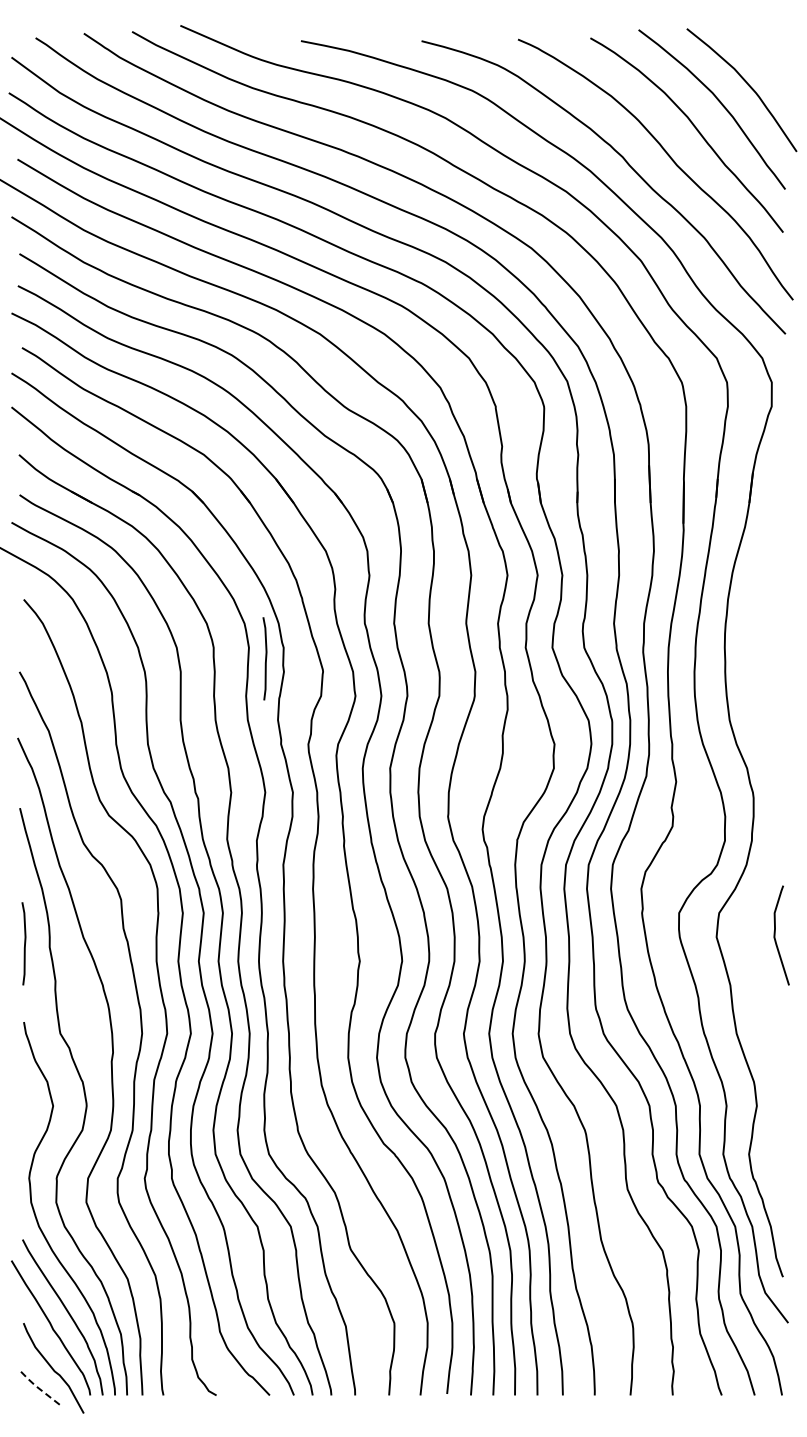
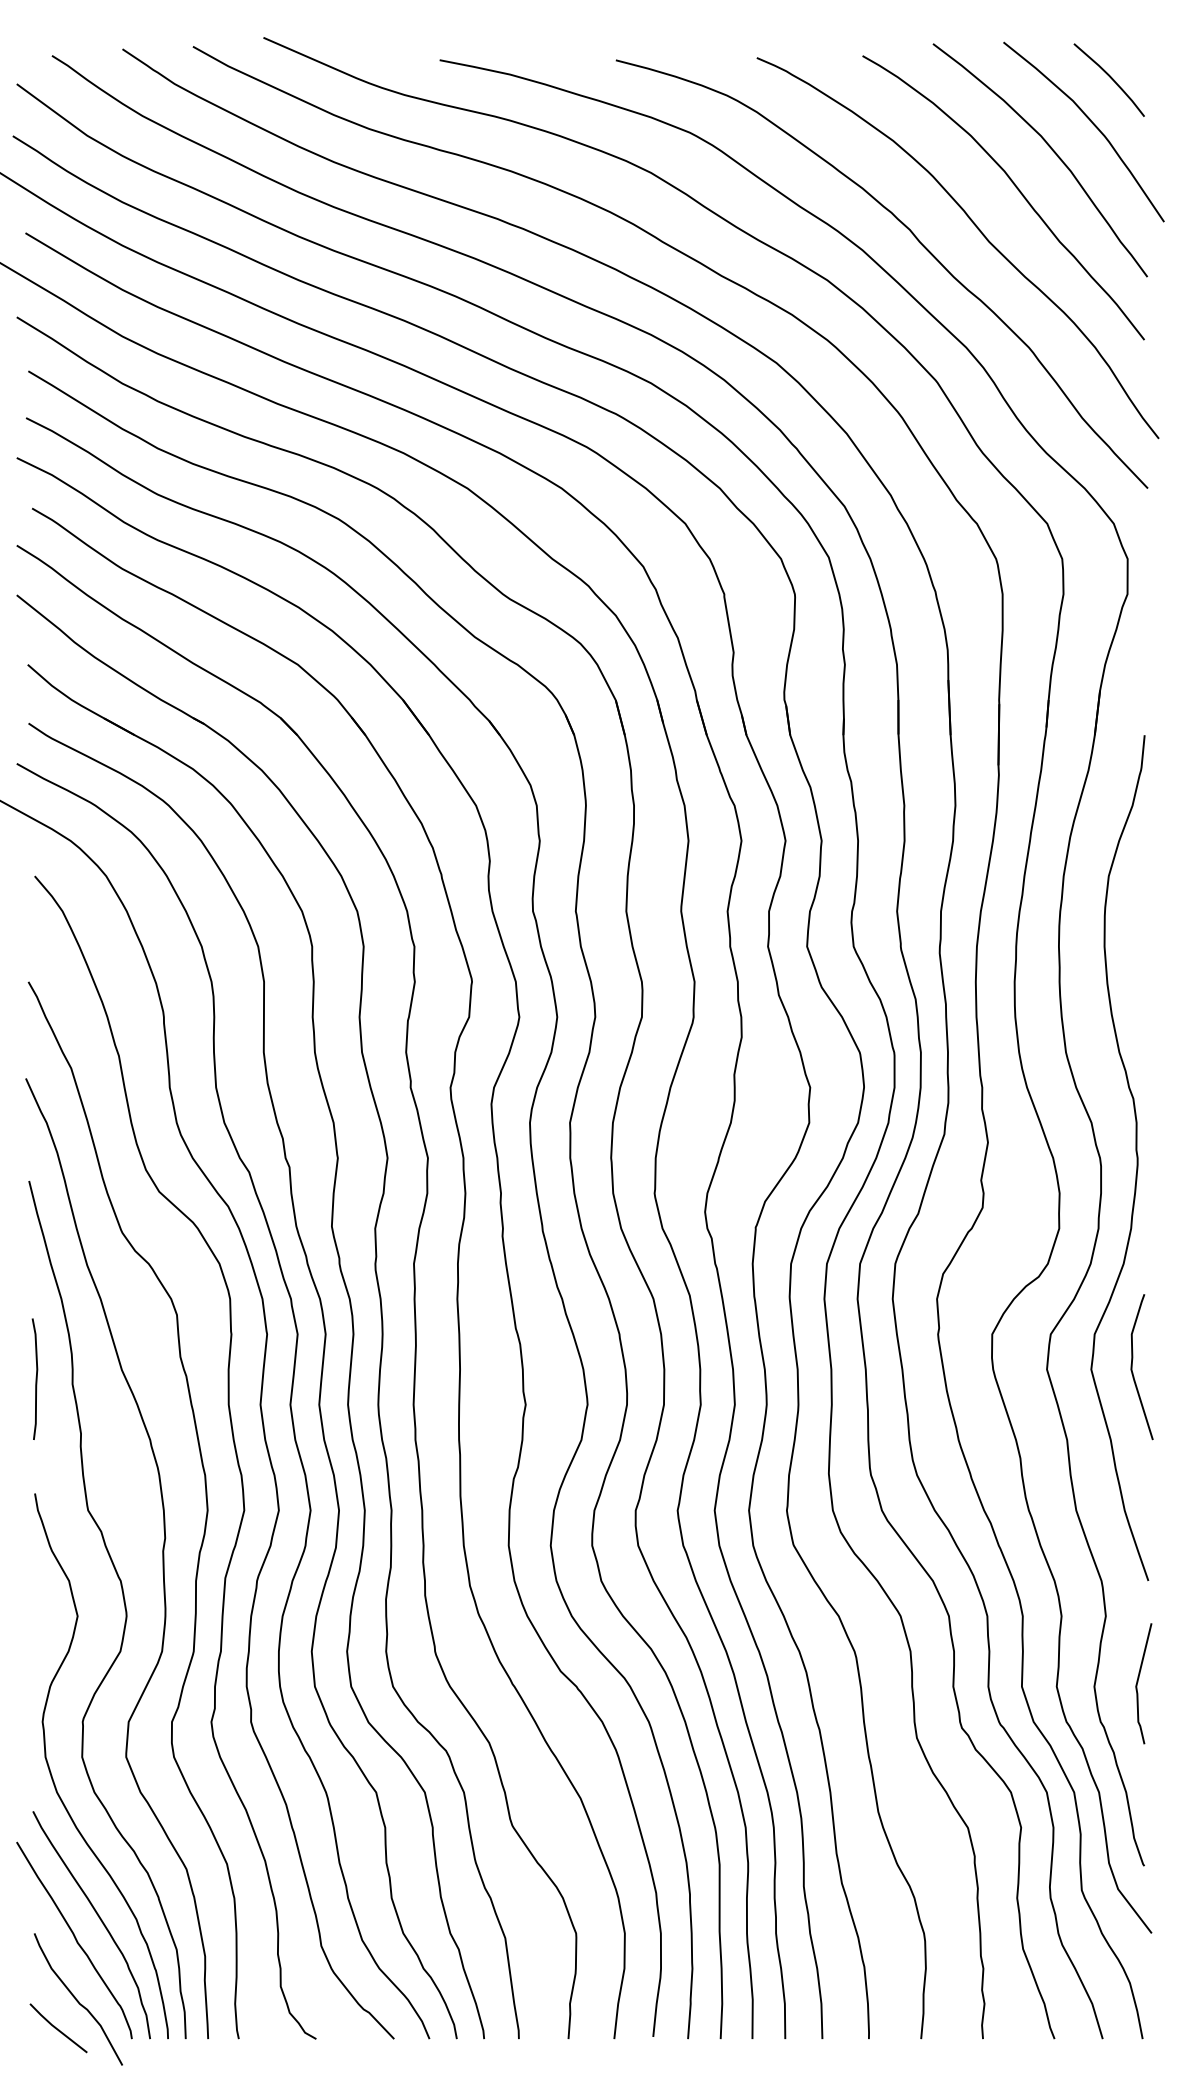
curve: (759, 53) -> (1109, 78), added
curve: (265, 658) -> (387, 962), removed
curve: (777, 792) -> (1135, 1158), added
curve: (779, 1151) -> (1138, 1682), added
line: (37, 1387) -> (54, 2027), dashed -> solid

